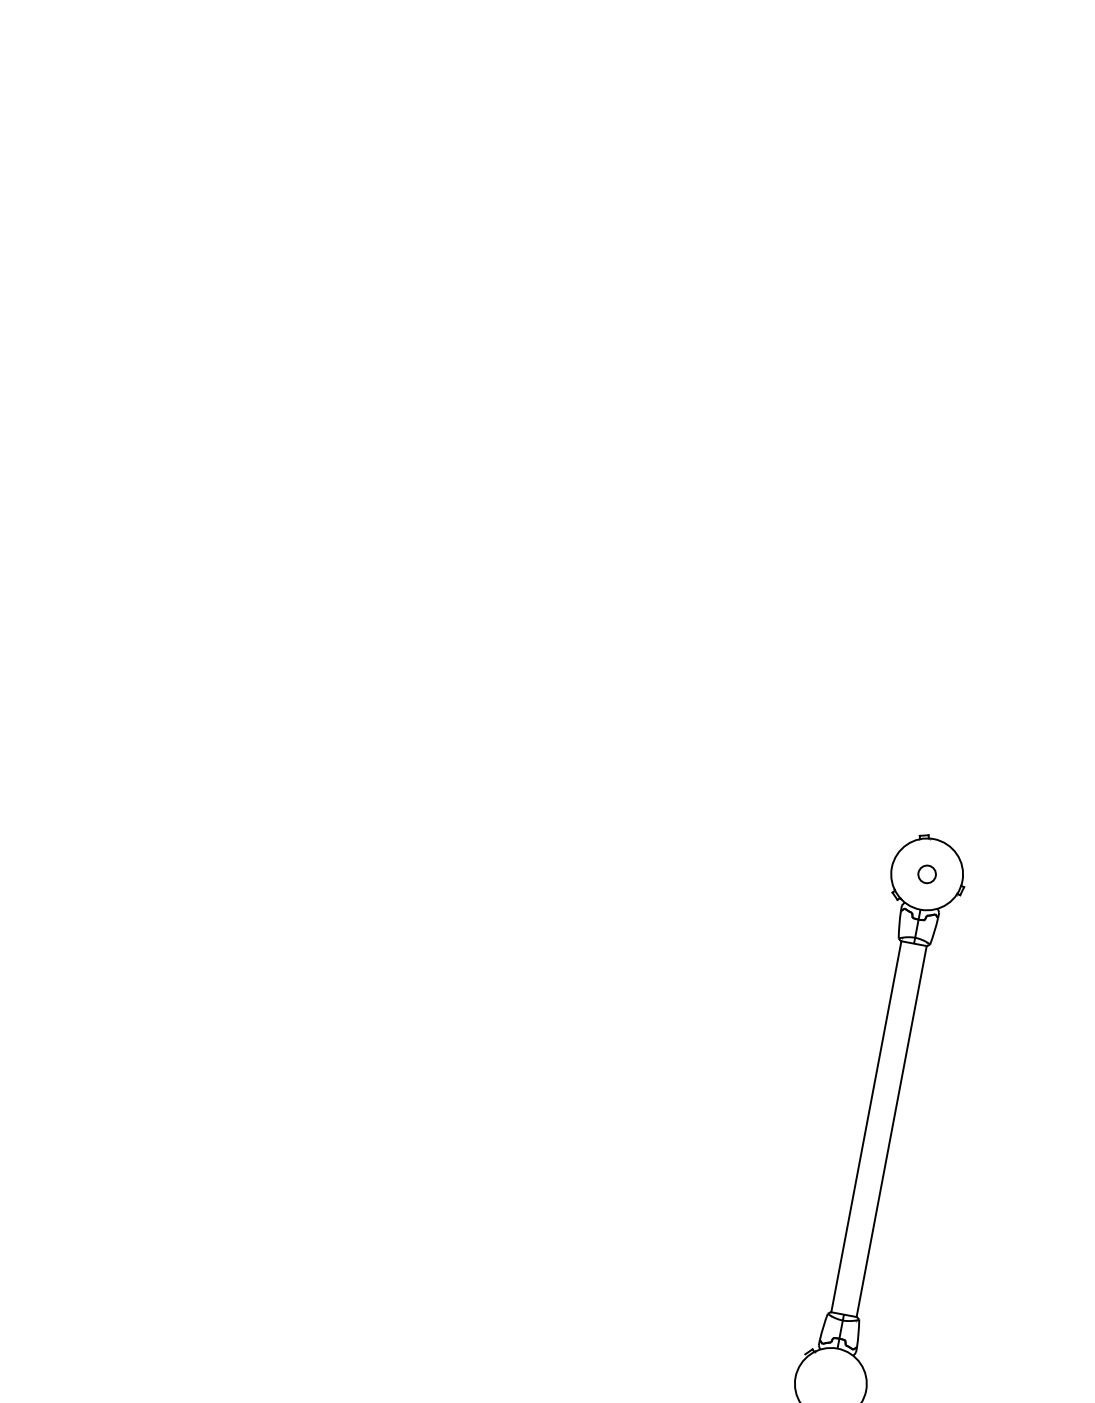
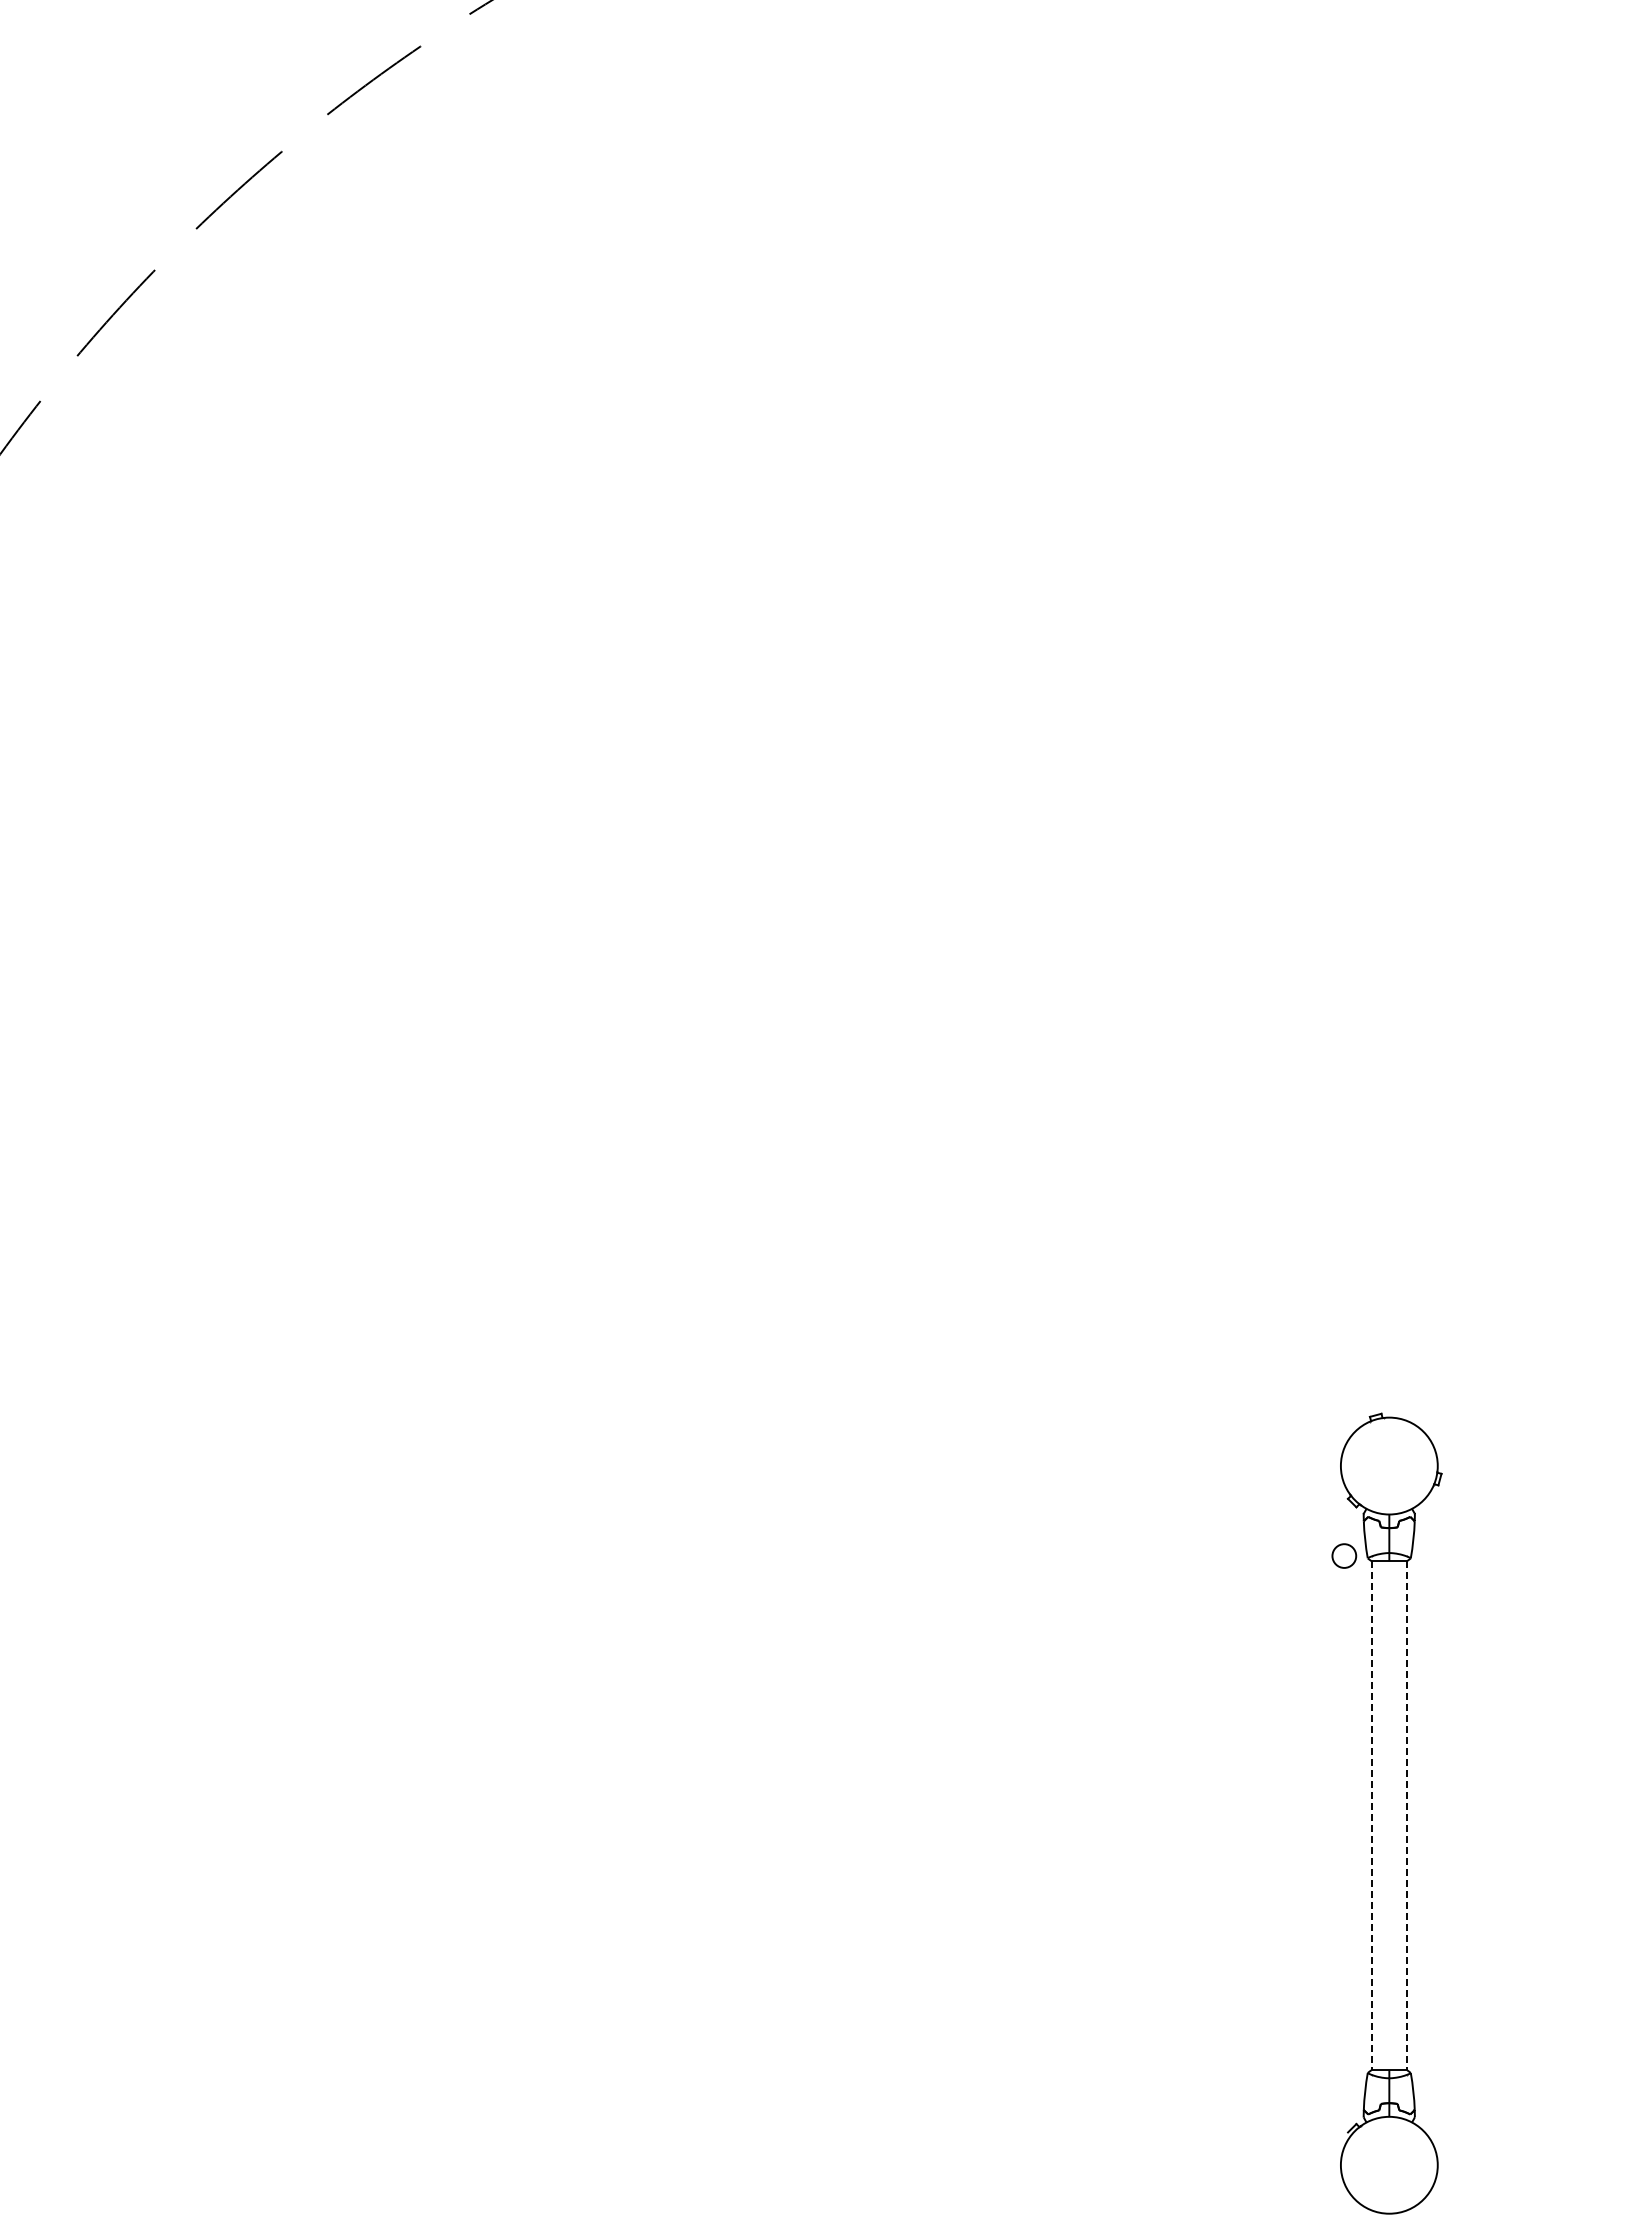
circle: (927, 874) -> (1344, 1555), moved
line: (866, 1126) -> (1371, 1815), solid -> dashed
line: (891, 1131) -> (1406, 1815), solid -> dashed

